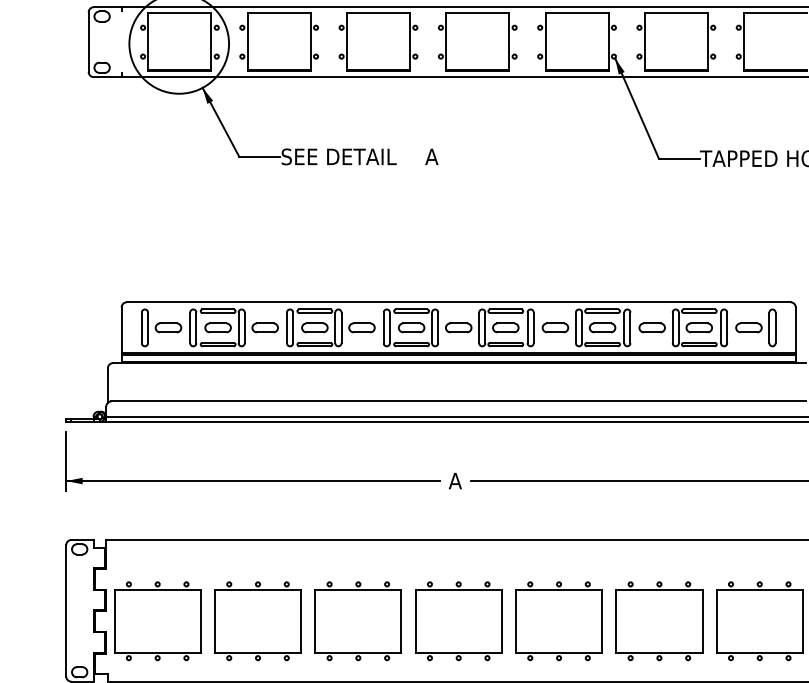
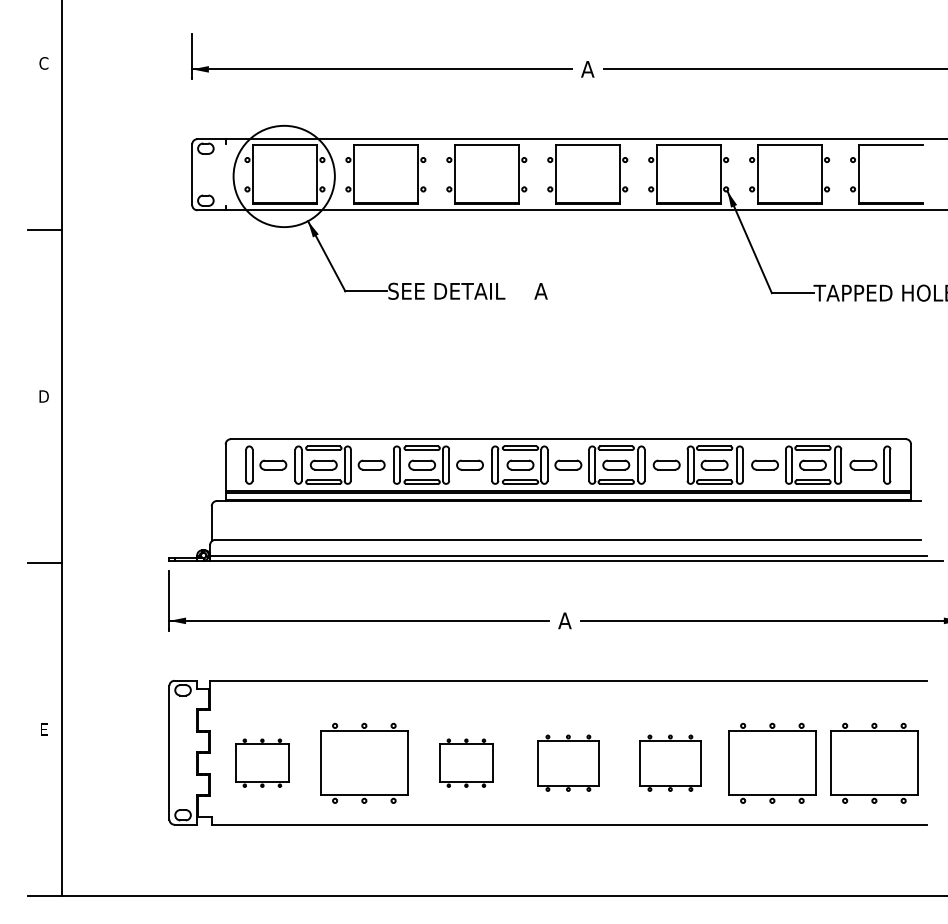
part: (157, 620) -> (262, 762), size x0.6
part: (358, 620) -> (466, 762), size x0.6
part: (458, 620) -> (568, 762), size x0.7
part: (559, 620) -> (670, 762), size x0.7

